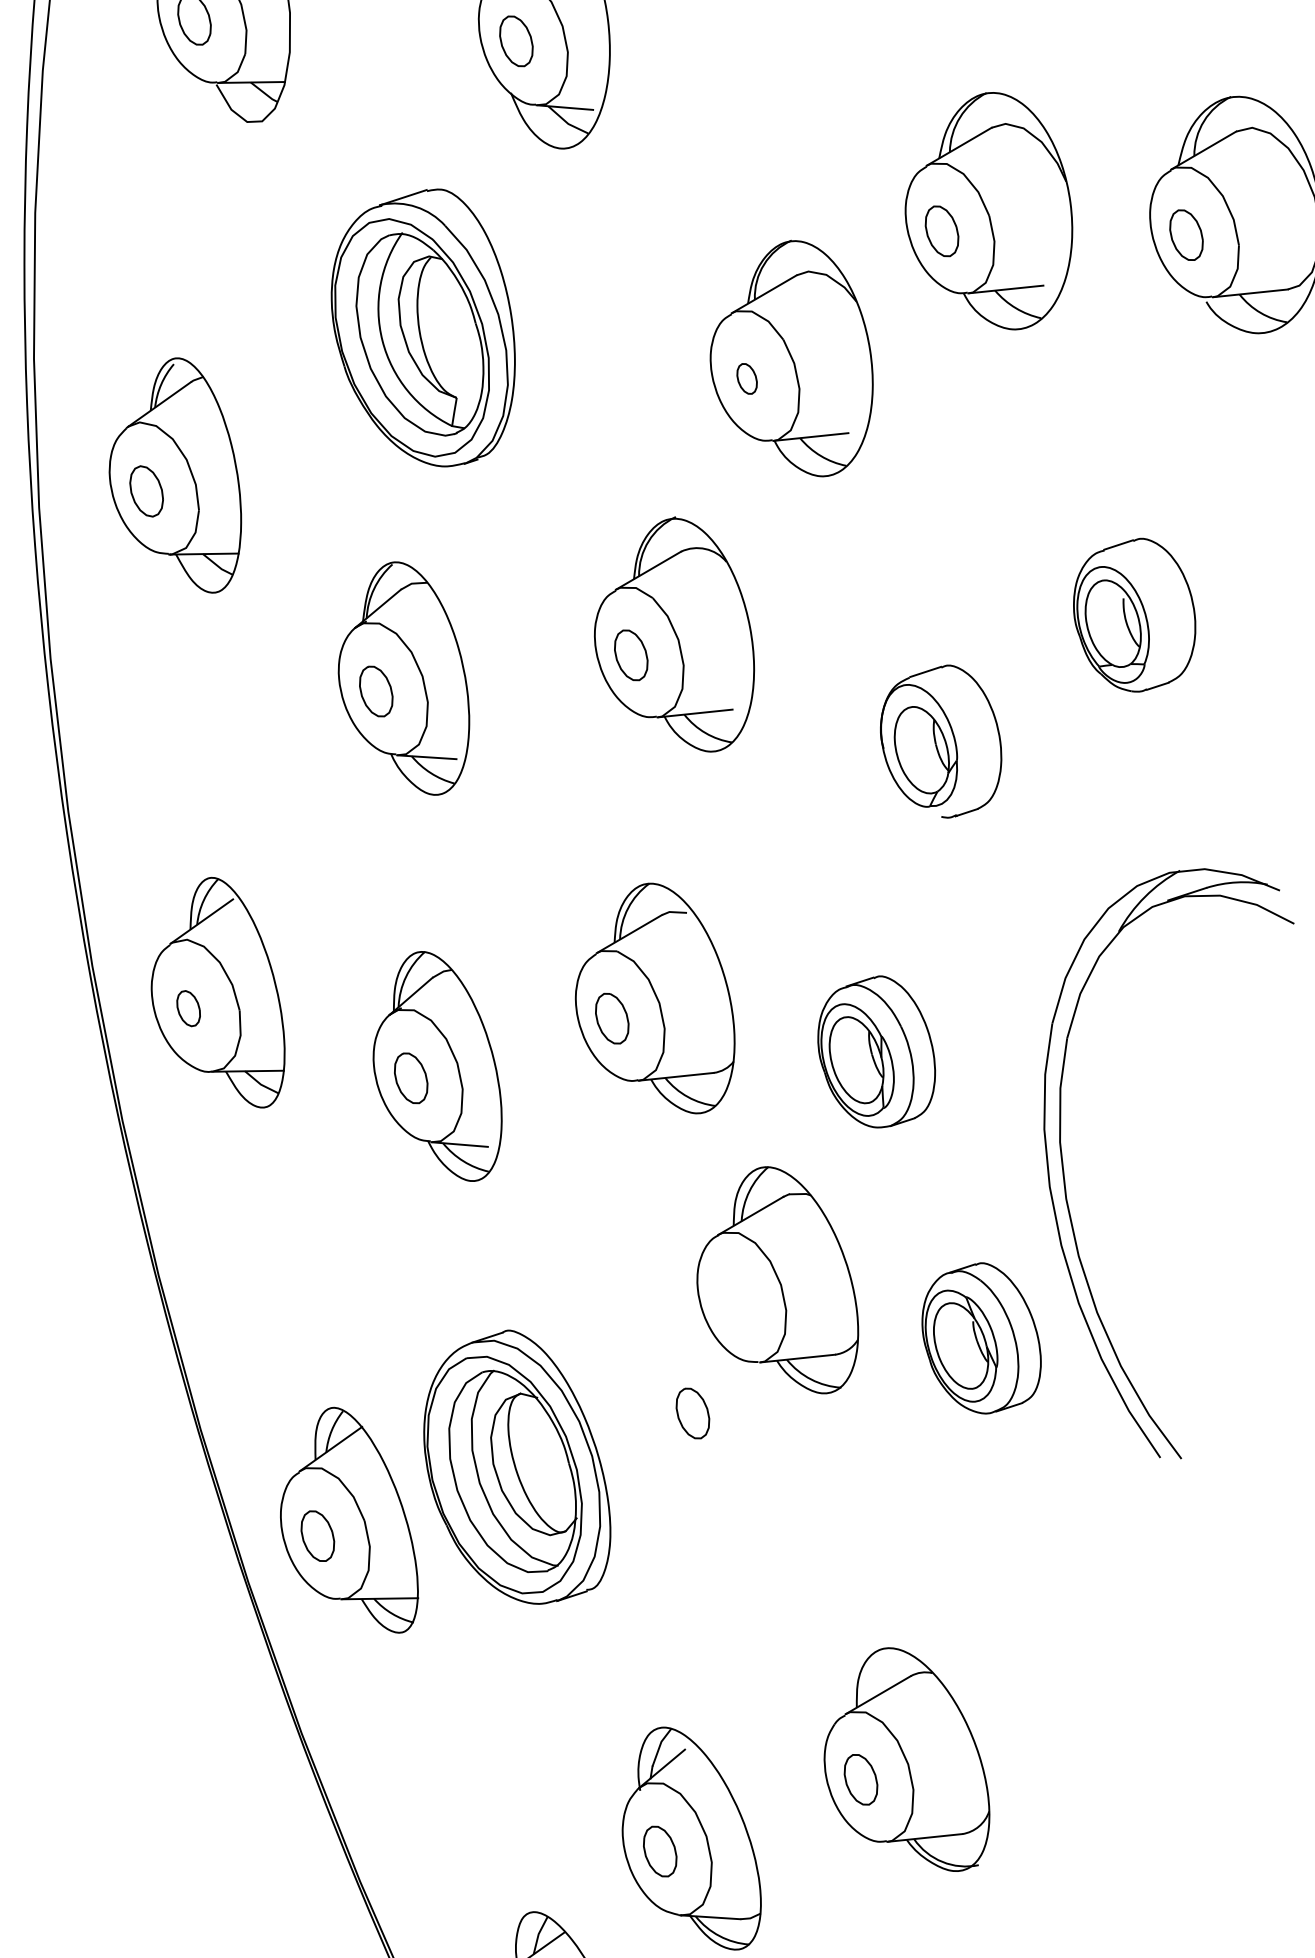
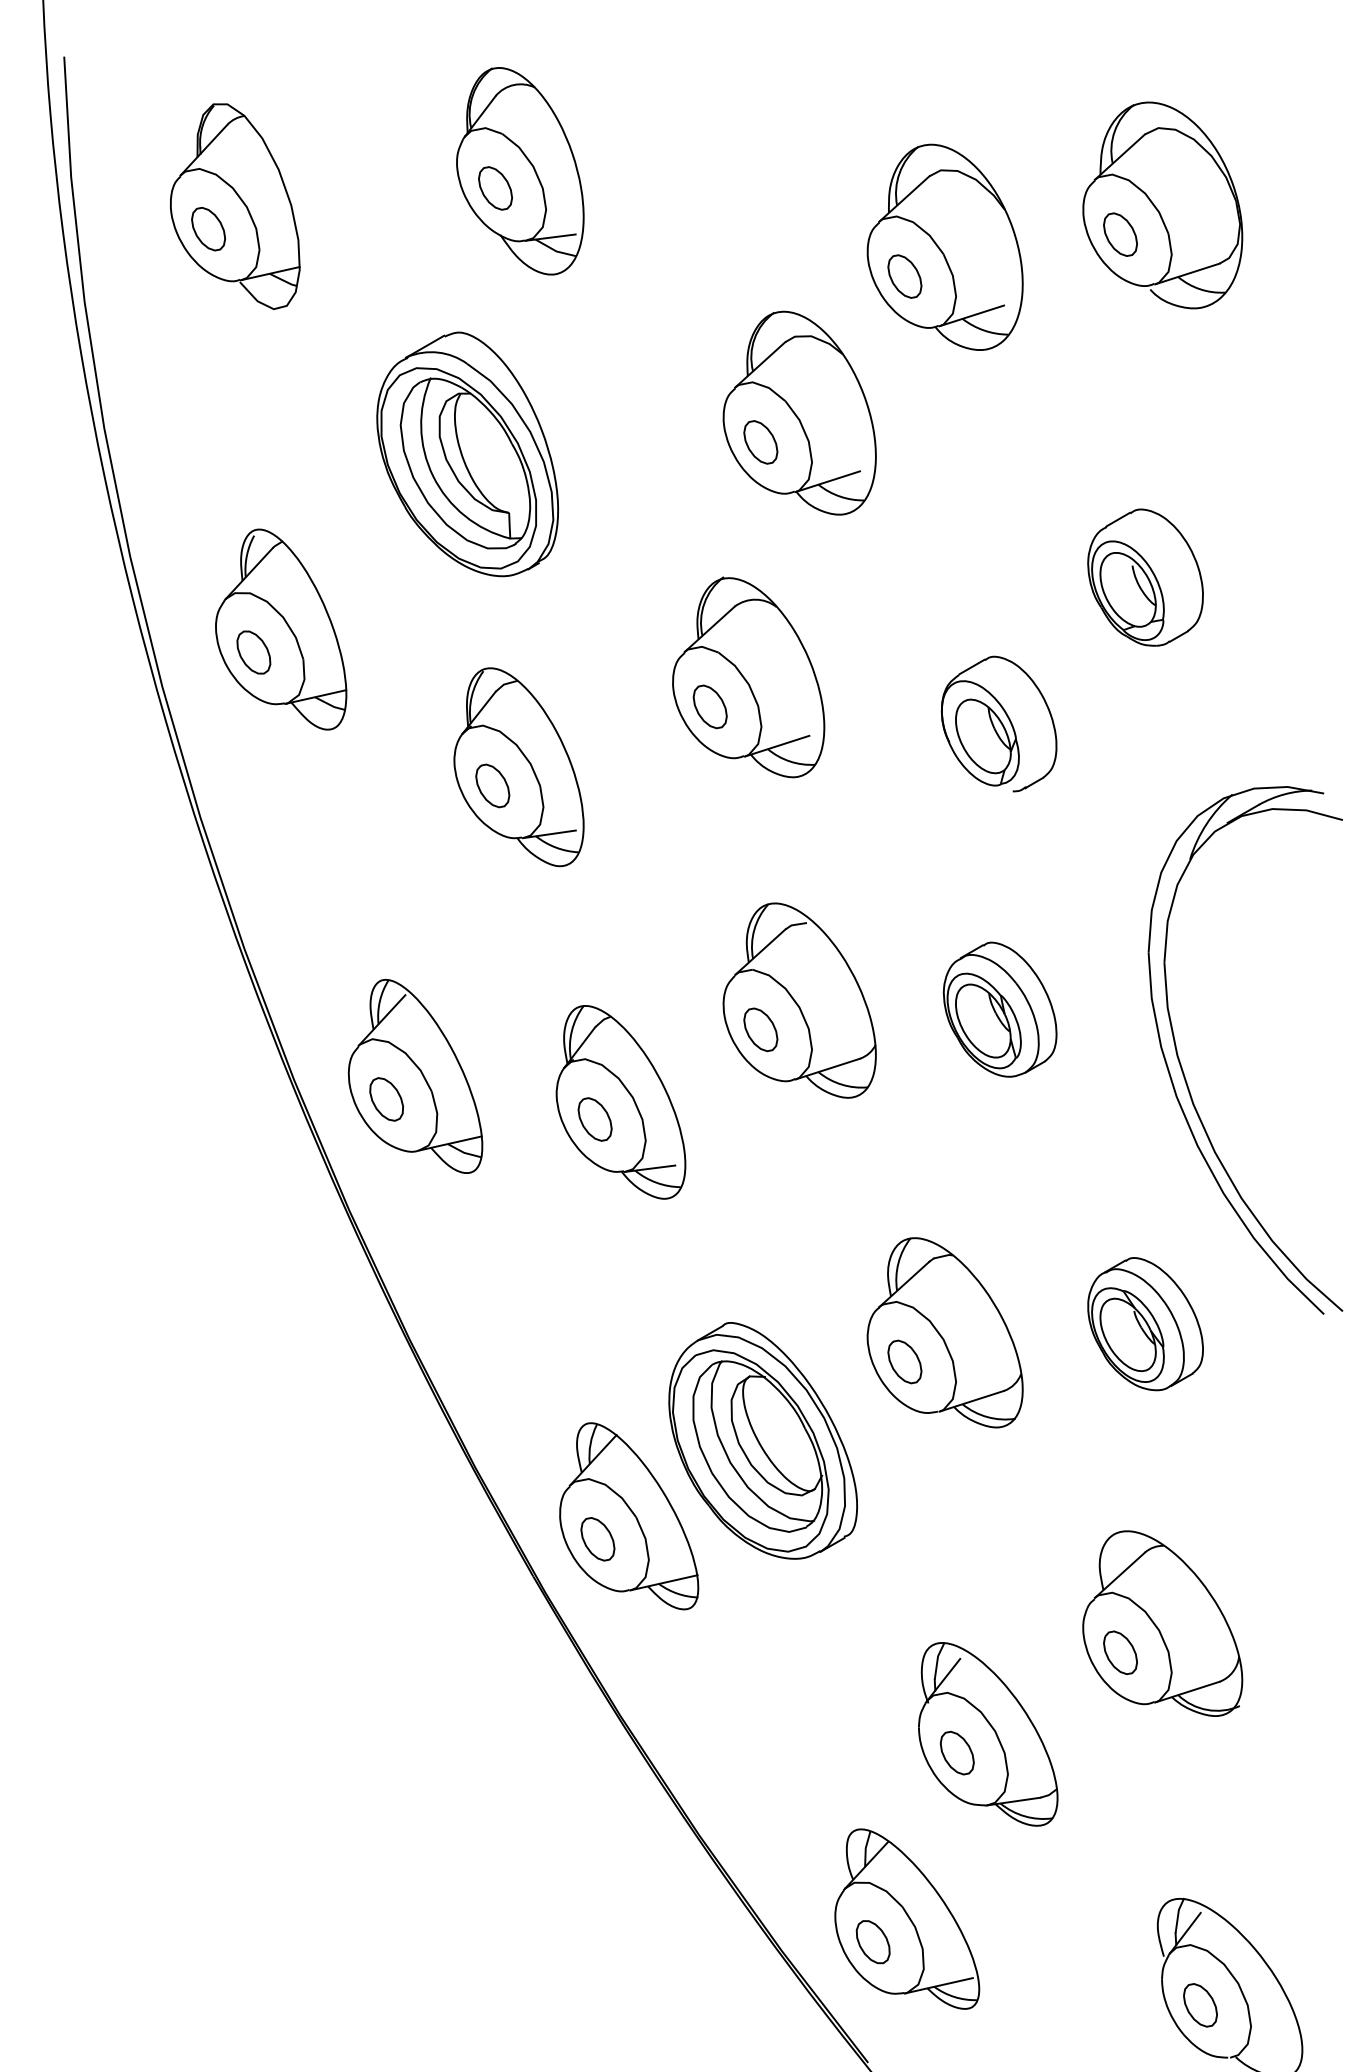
part: (746, 378) -> (760, 442), size x1.67
part: (188, 1008) -> (386, 1099), size x1.43
part: (783, 1277) -> (944, 1332), moved
part: (982, 1338) -> (1145, 1324), moved

